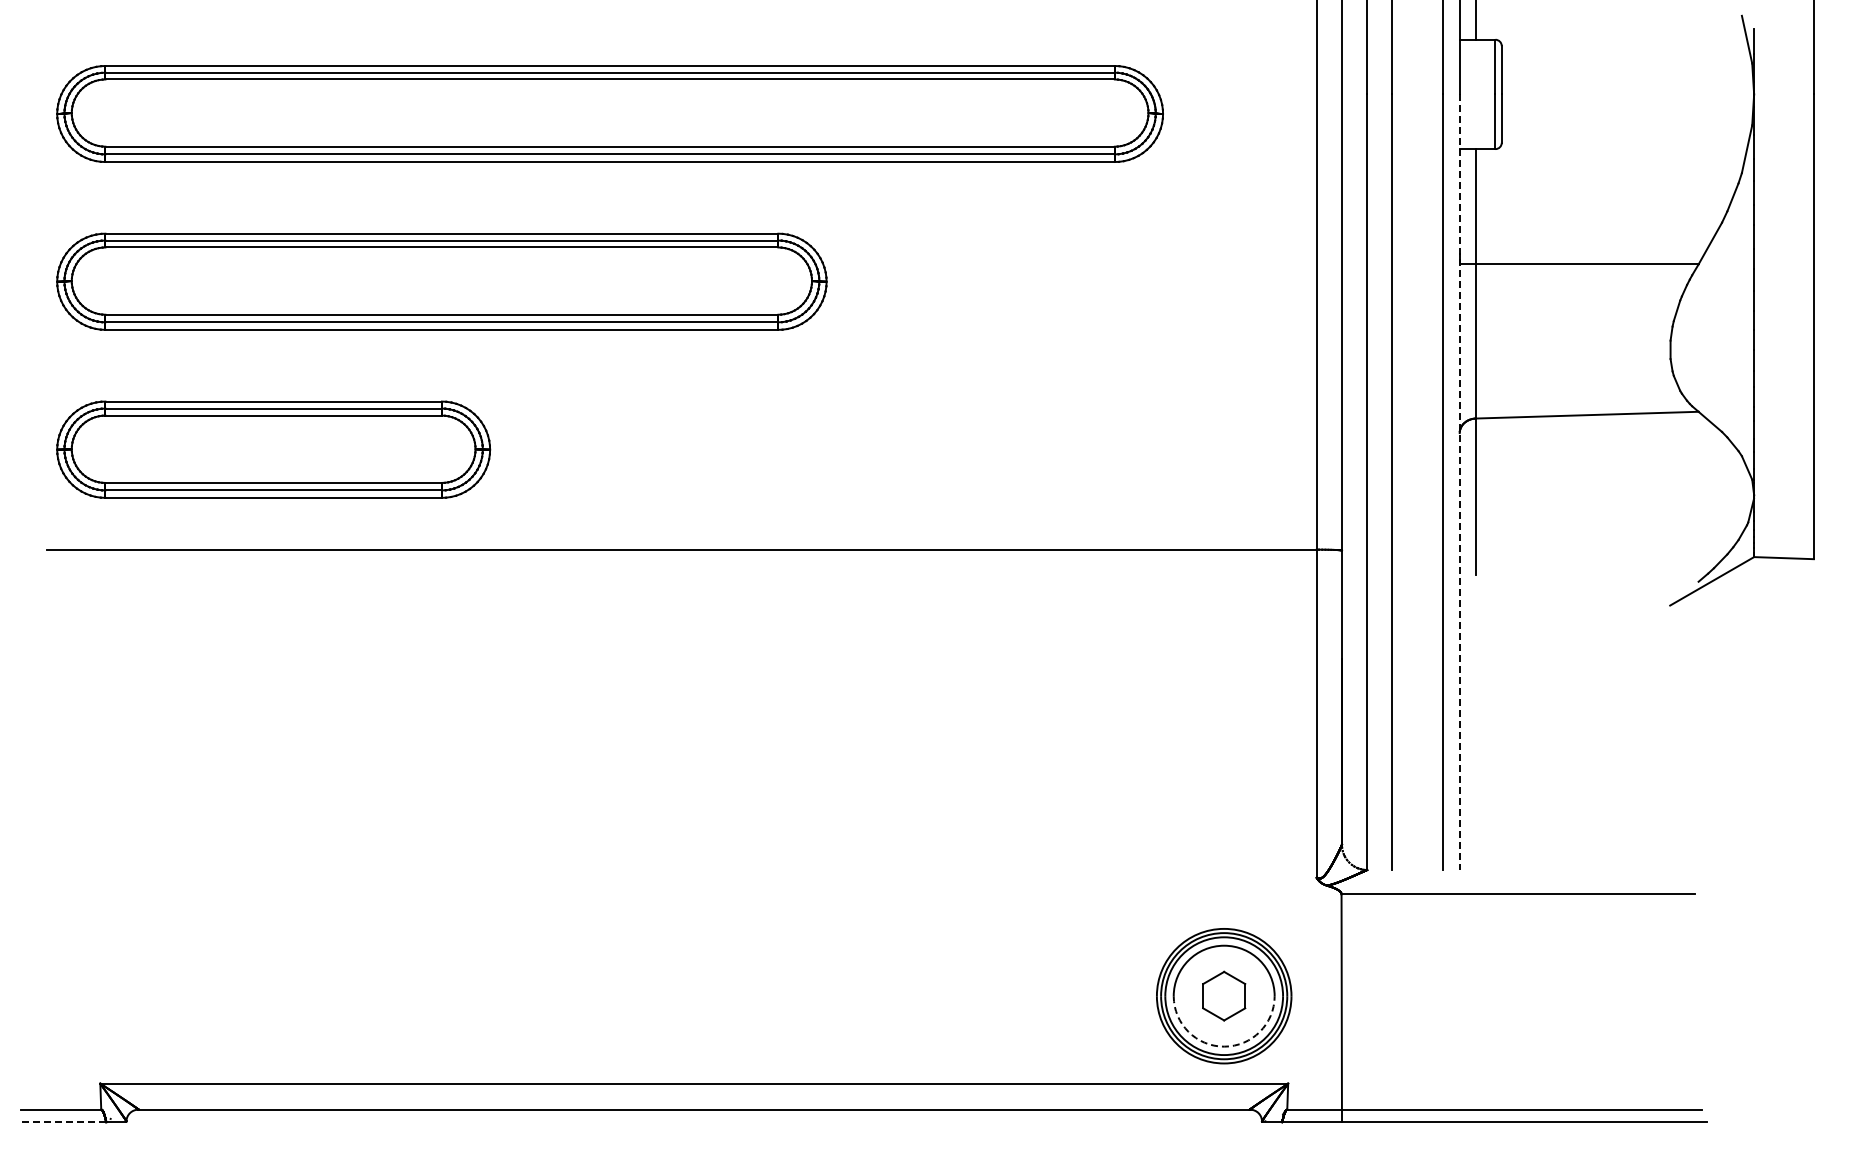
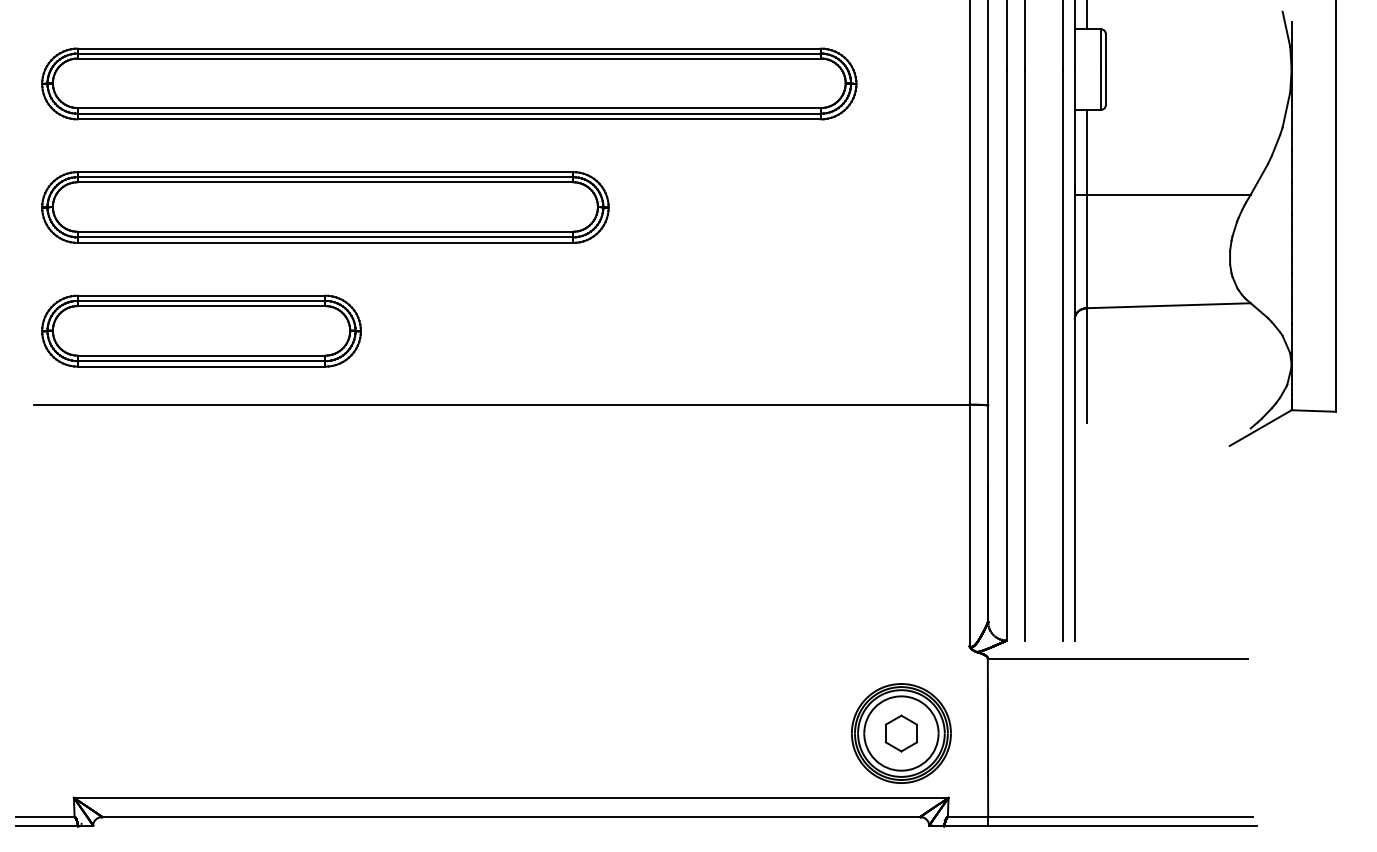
line: (1459, 482) -> (1074, 355), dashed -> solid
arc: (1224, 1046) -> (901, 770), dashed -> solid
line: (63, 1122) -> (46, 826), dashed -> solid

